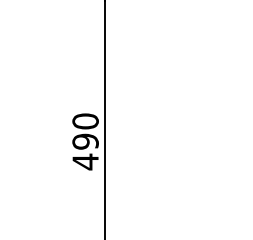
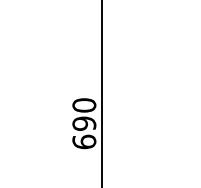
text: (85, 161) -> (84, 141), 490 -> 690

